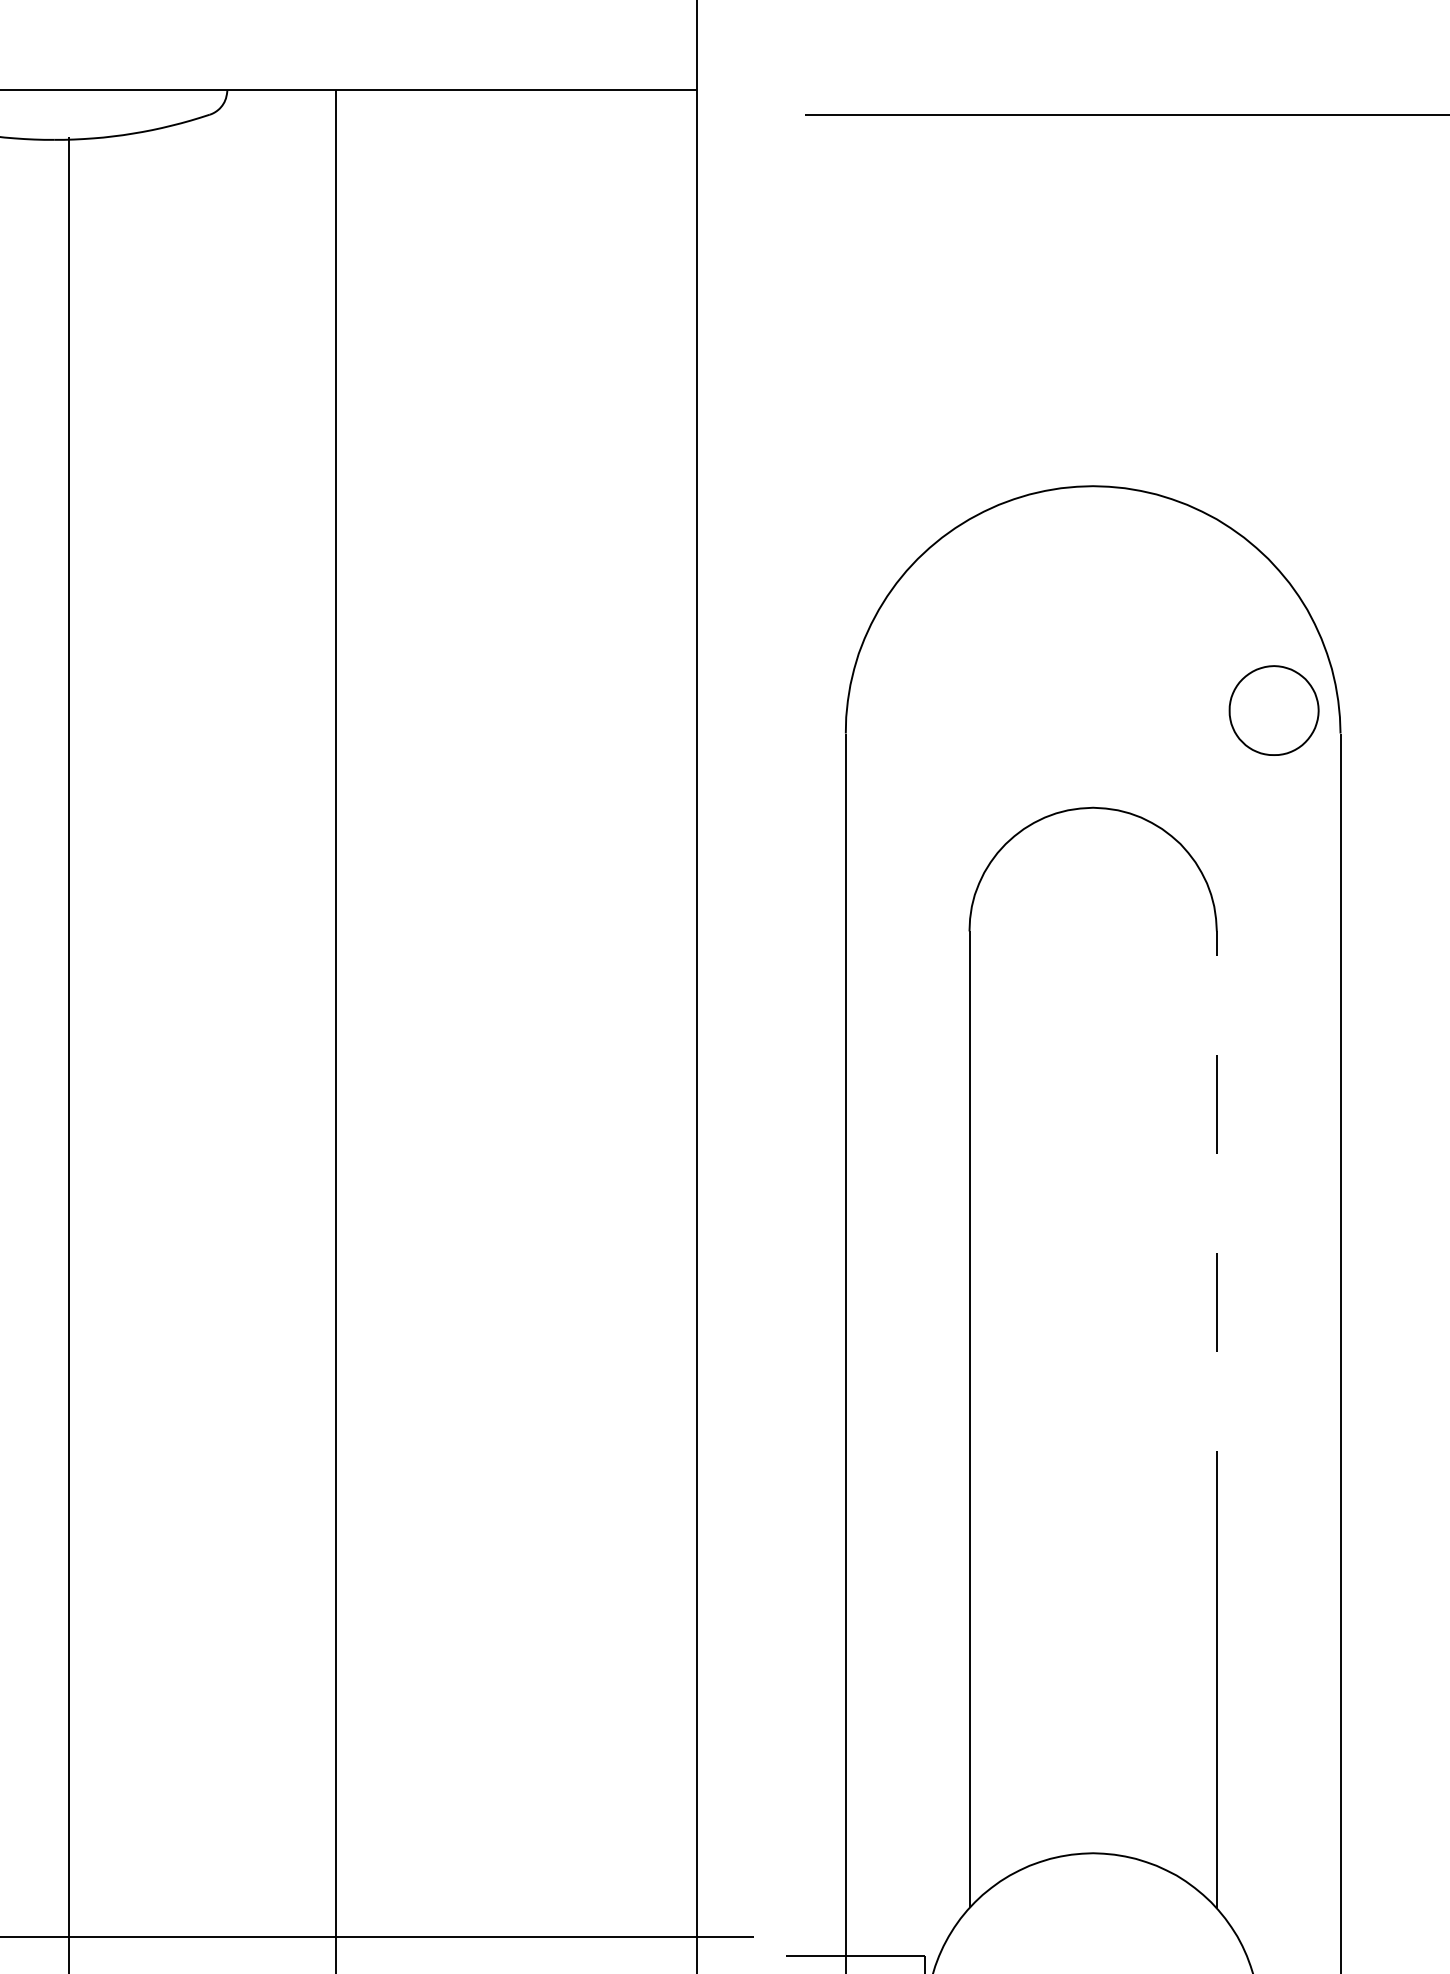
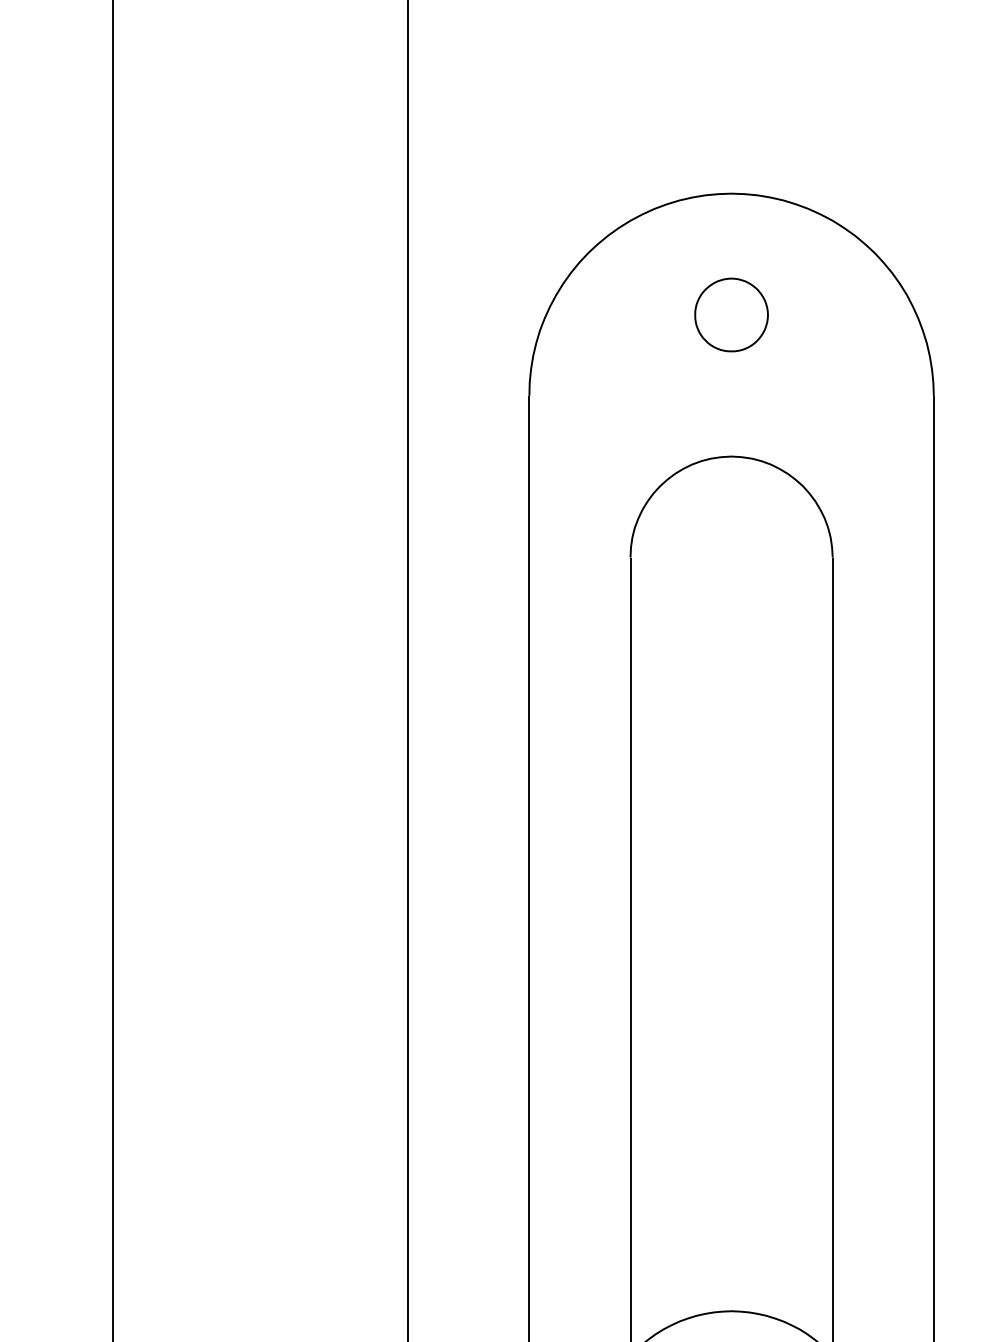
part: (1273, 710) -> (731, 314), moved
line: (1216, 1240) -> (832, 810), dashed -> solid

